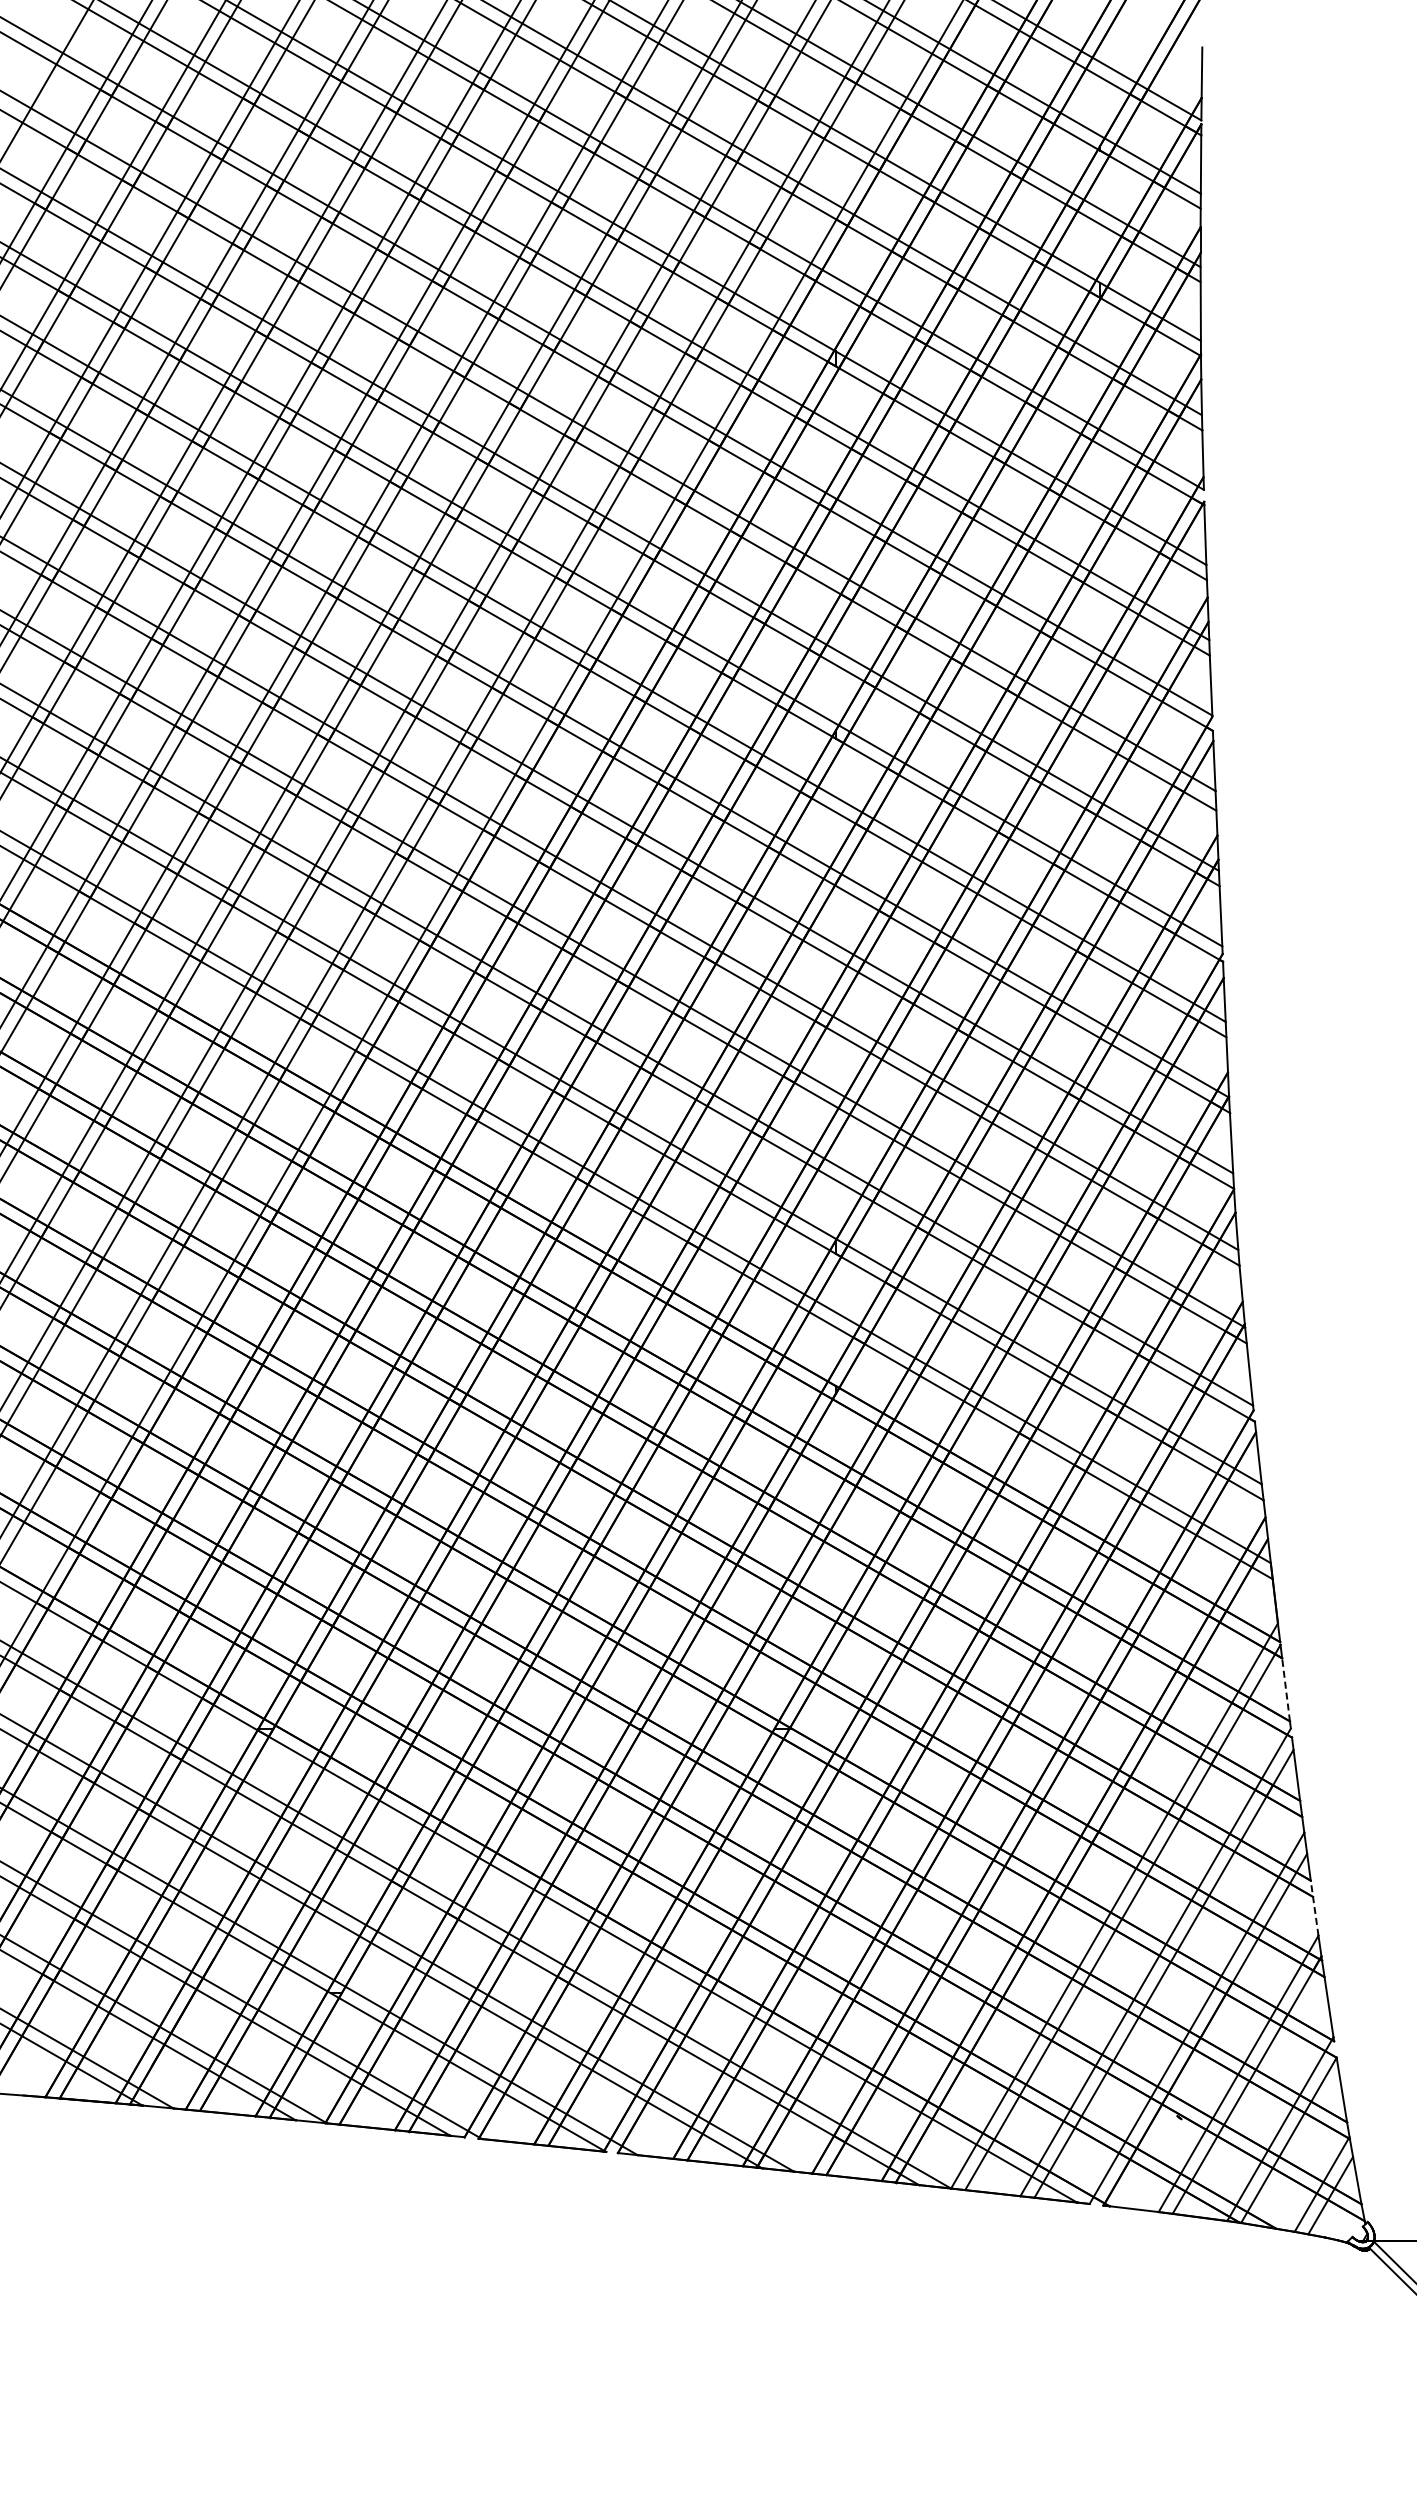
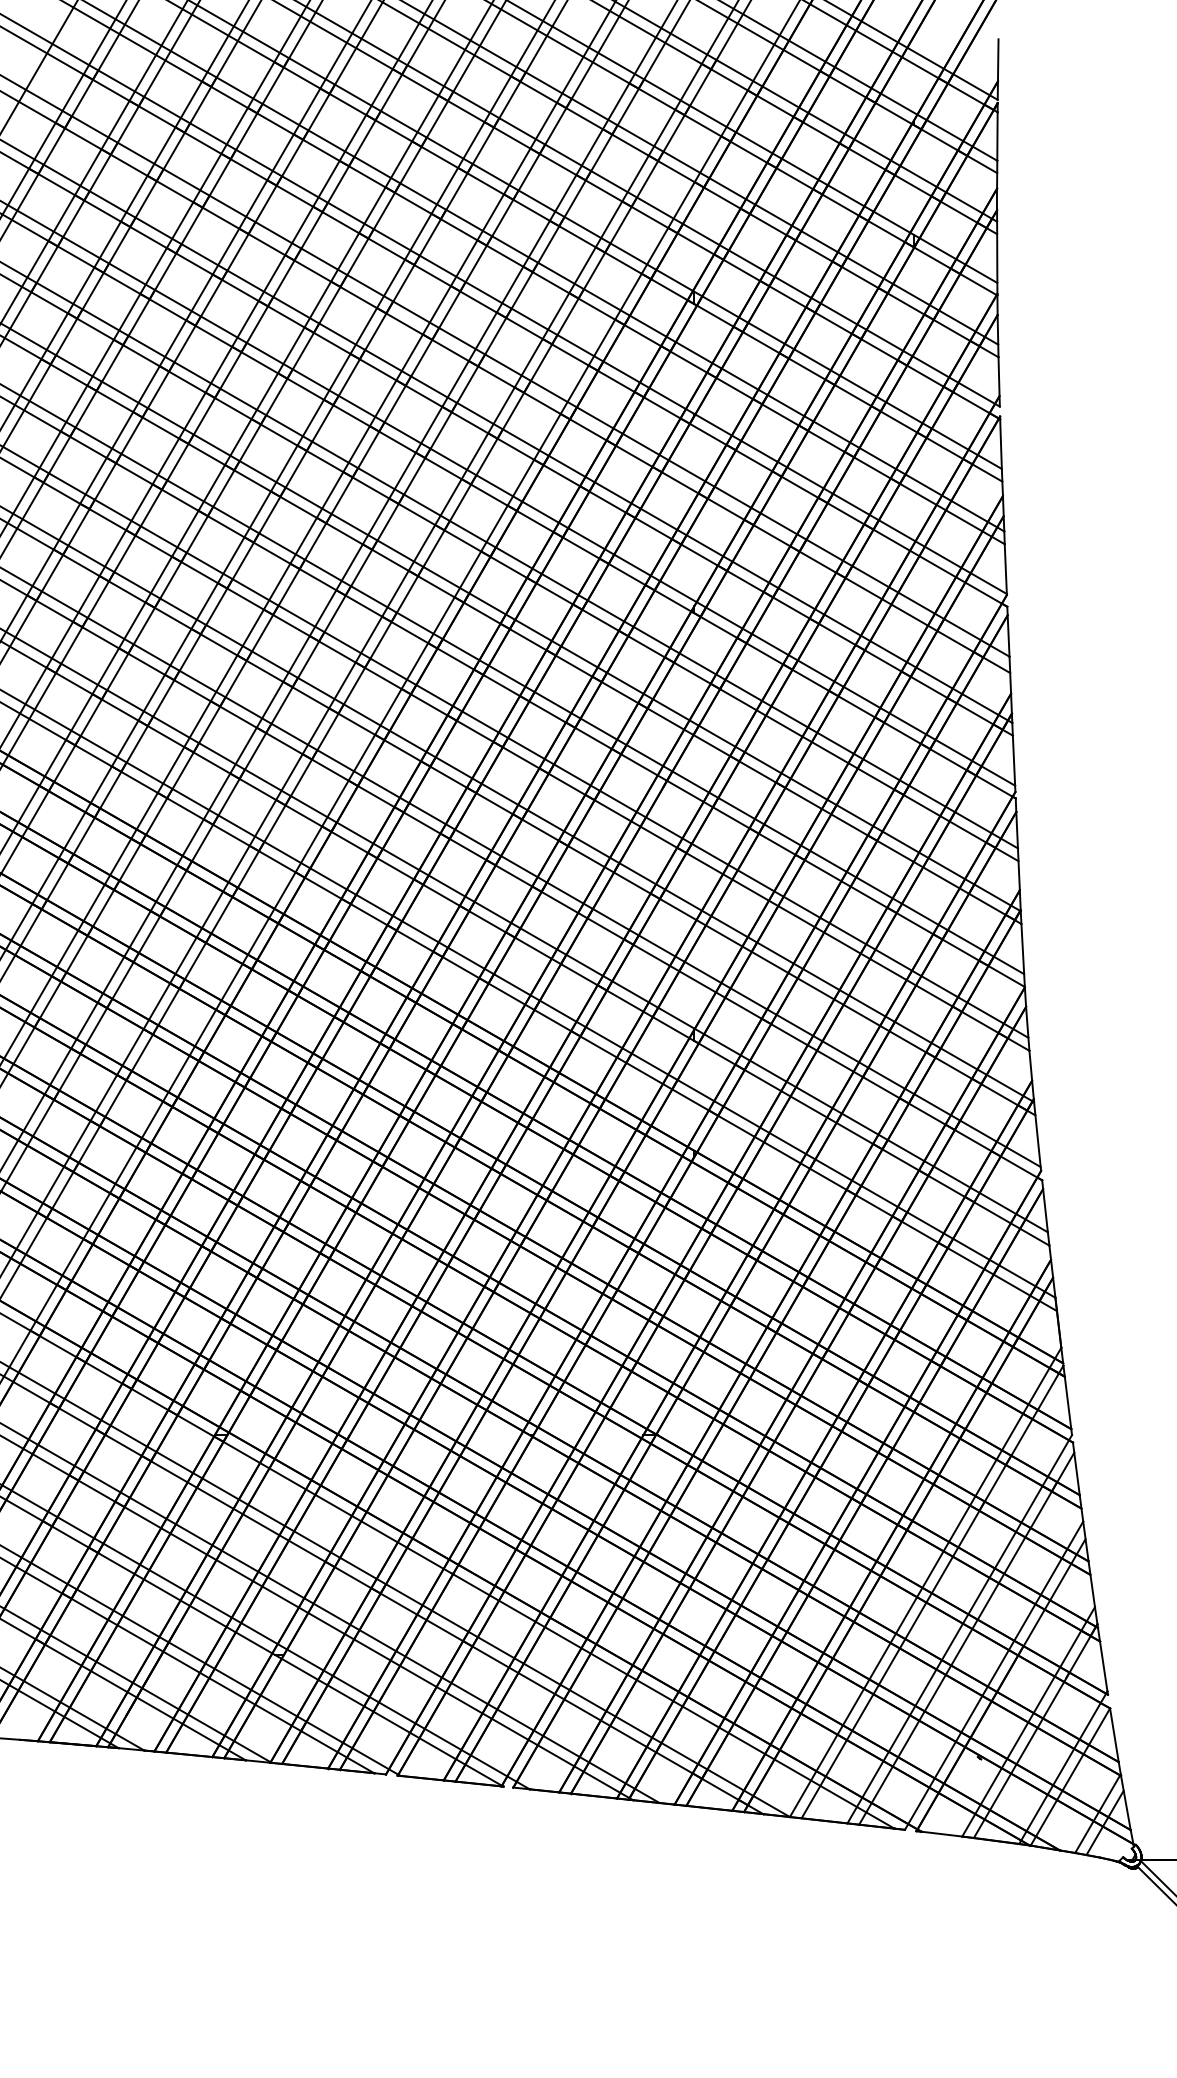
line: (1286, 1689) -> (1068, 1402), dashed -> solid
line: (1314, 1908) -> (1091, 1584), dashed -> solid

